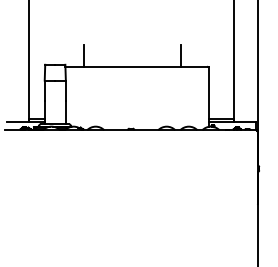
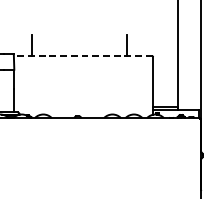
line: (136, 66) -> (83, 55), solid -> dashed

